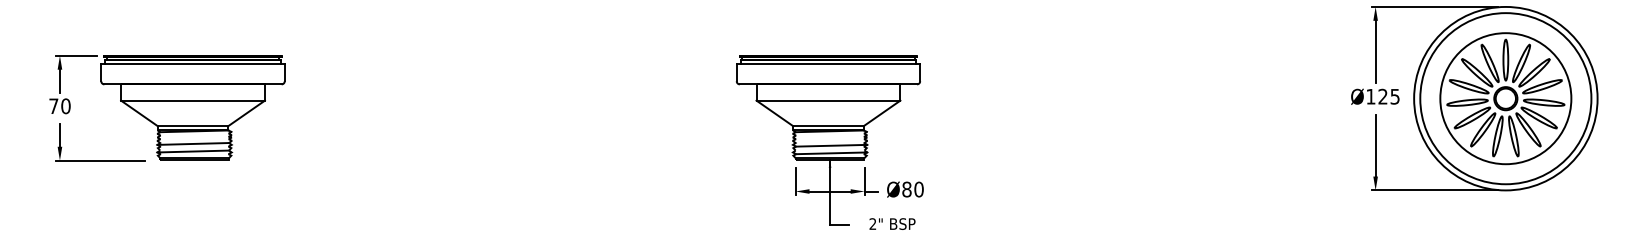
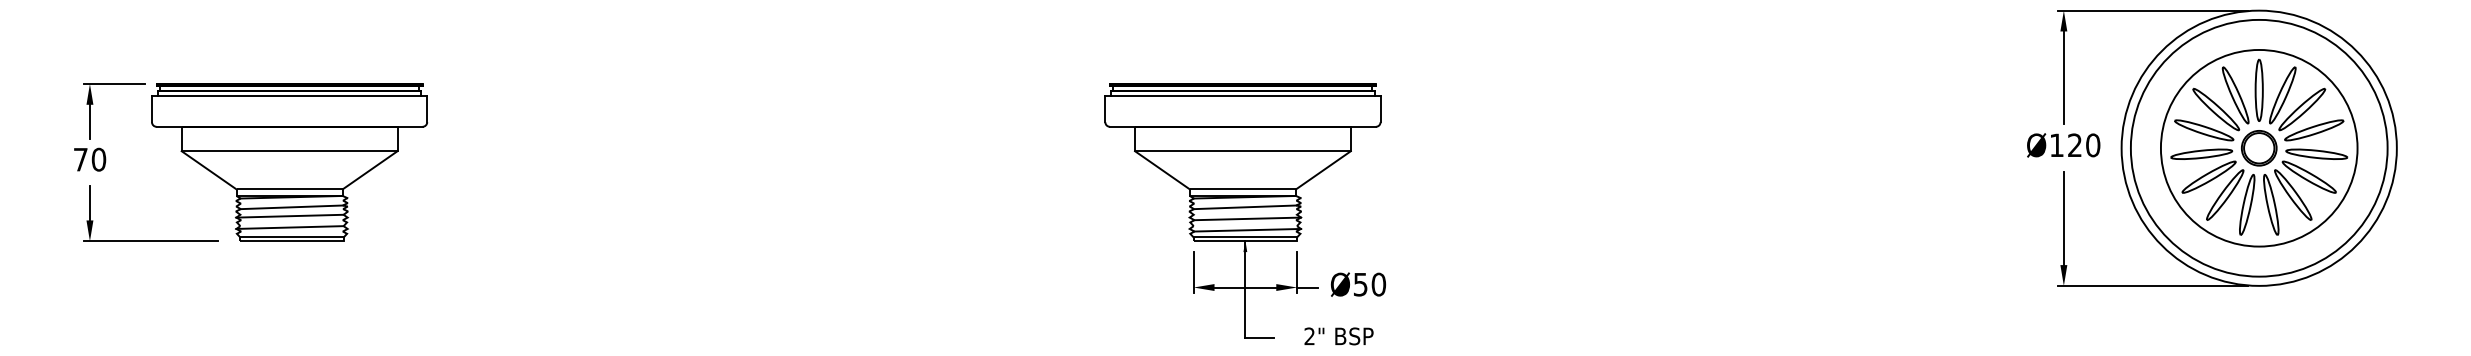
text: (1394, 96) -> (2092, 144), Ø125 -> Ø120
line: (194, 137) -> (291, 206), added
line: (829, 137) -> (1244, 206), added
text: (906, 189) -> (1360, 284), Ø80 -> Ø50

